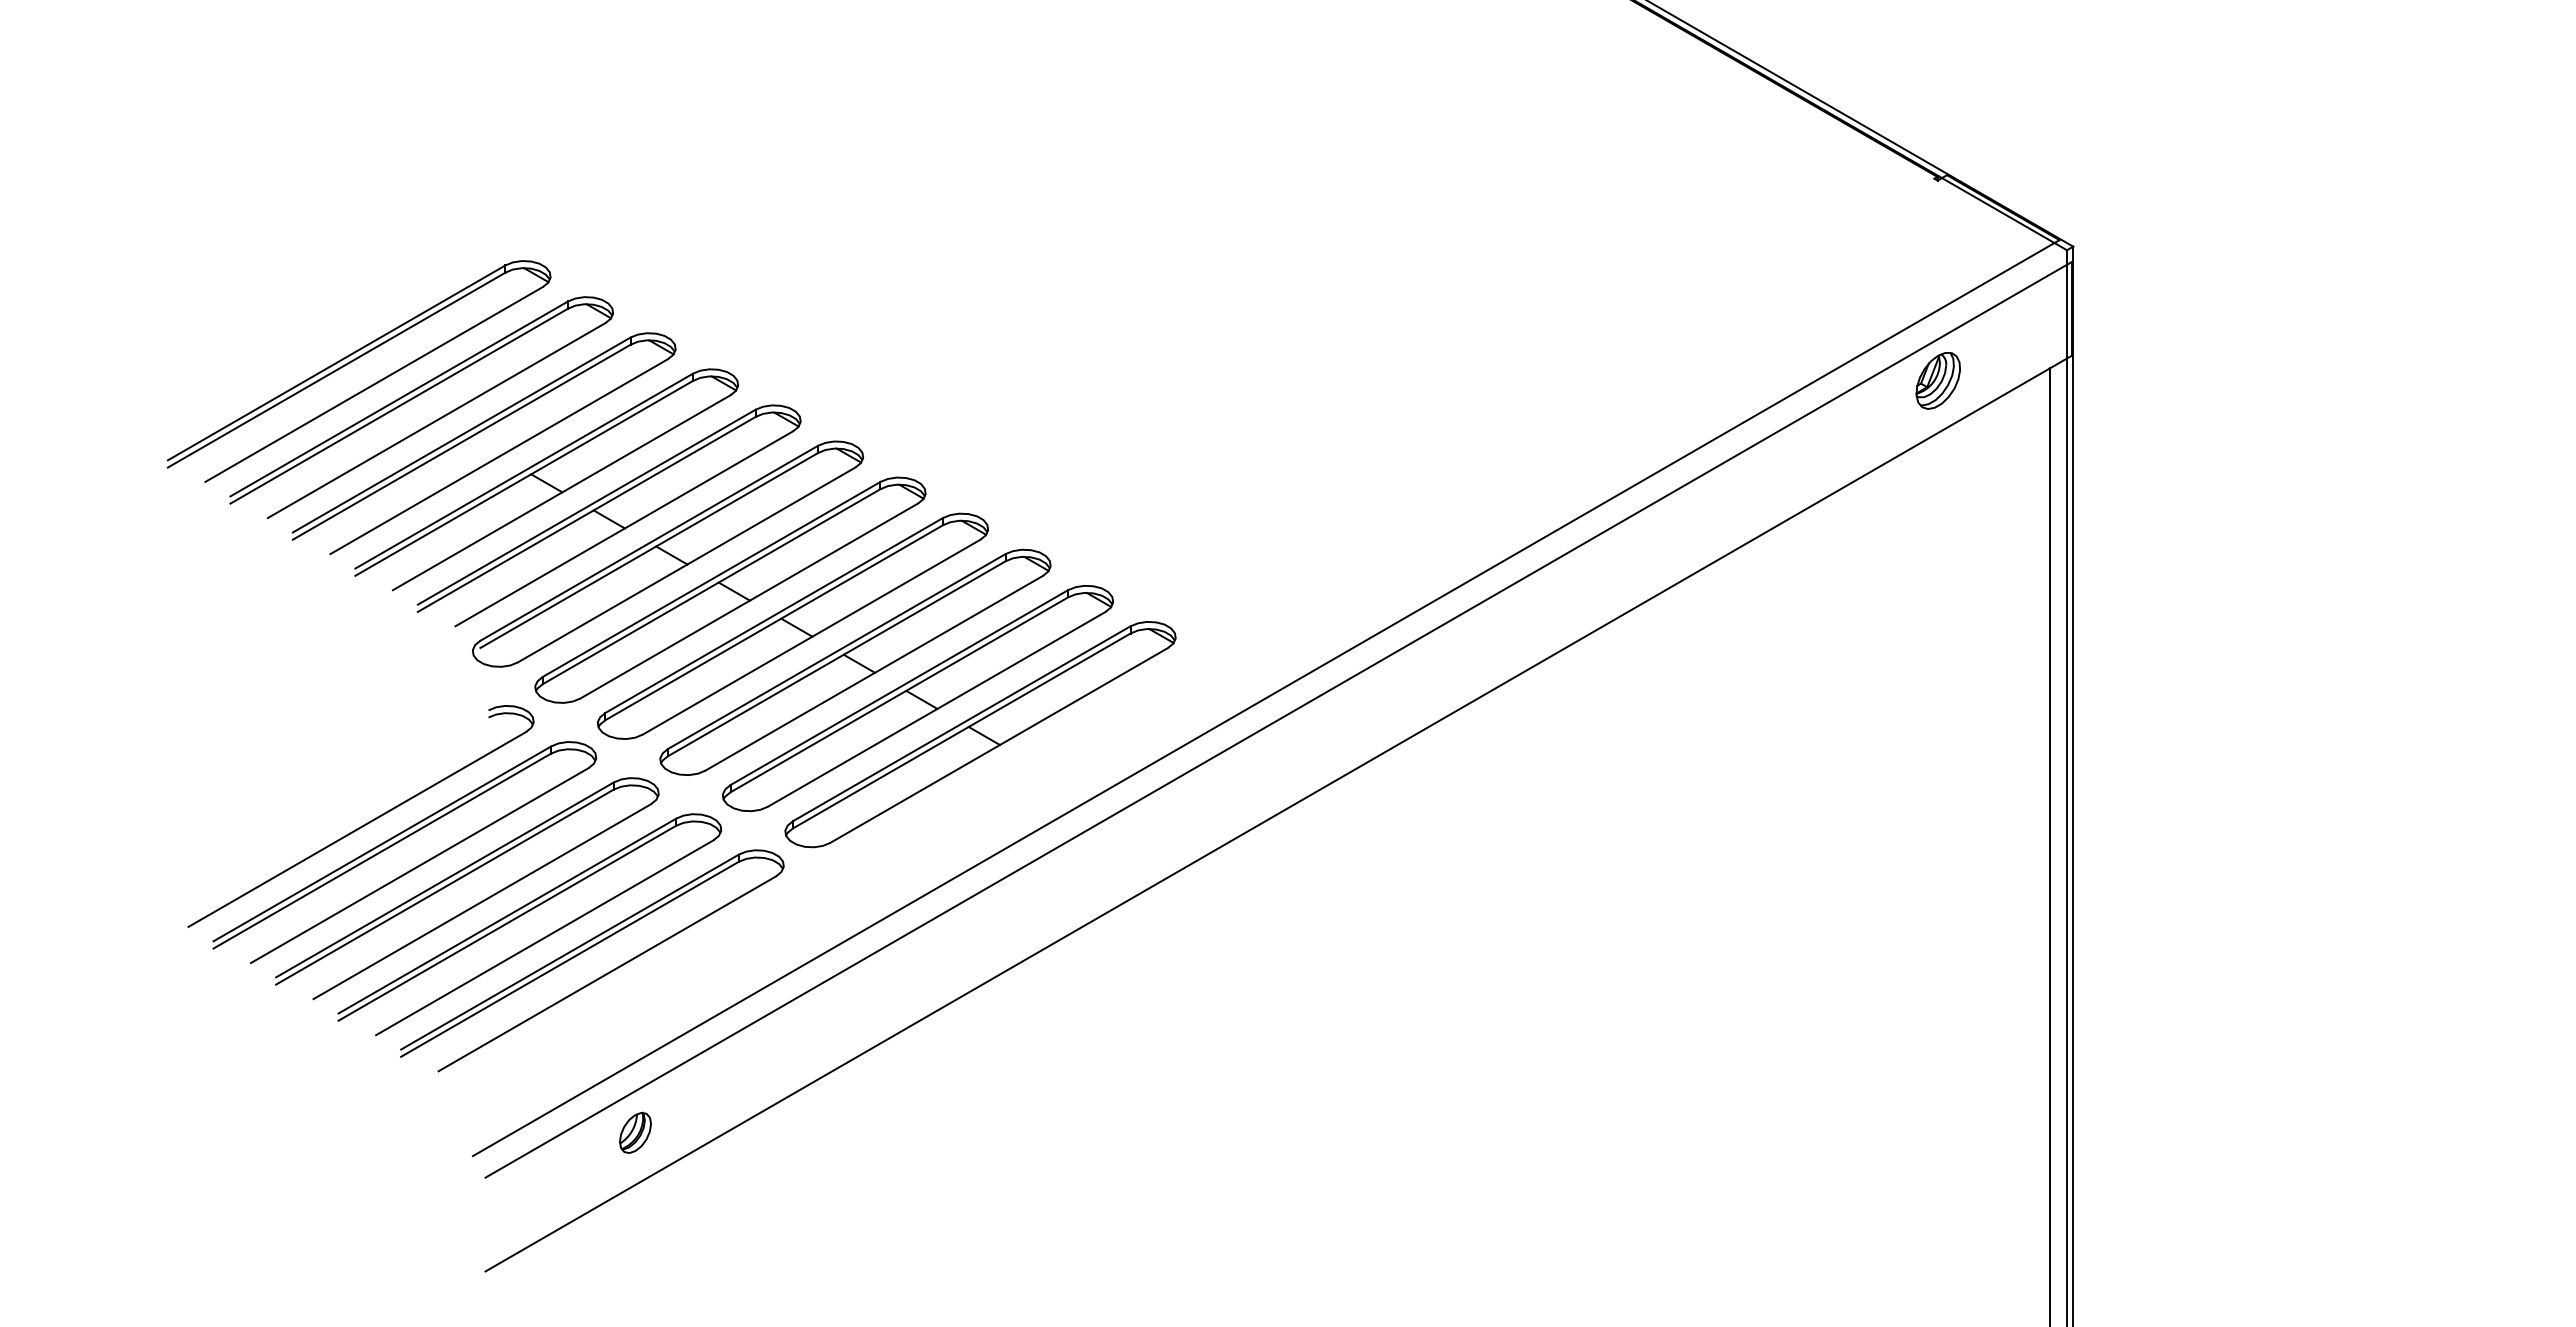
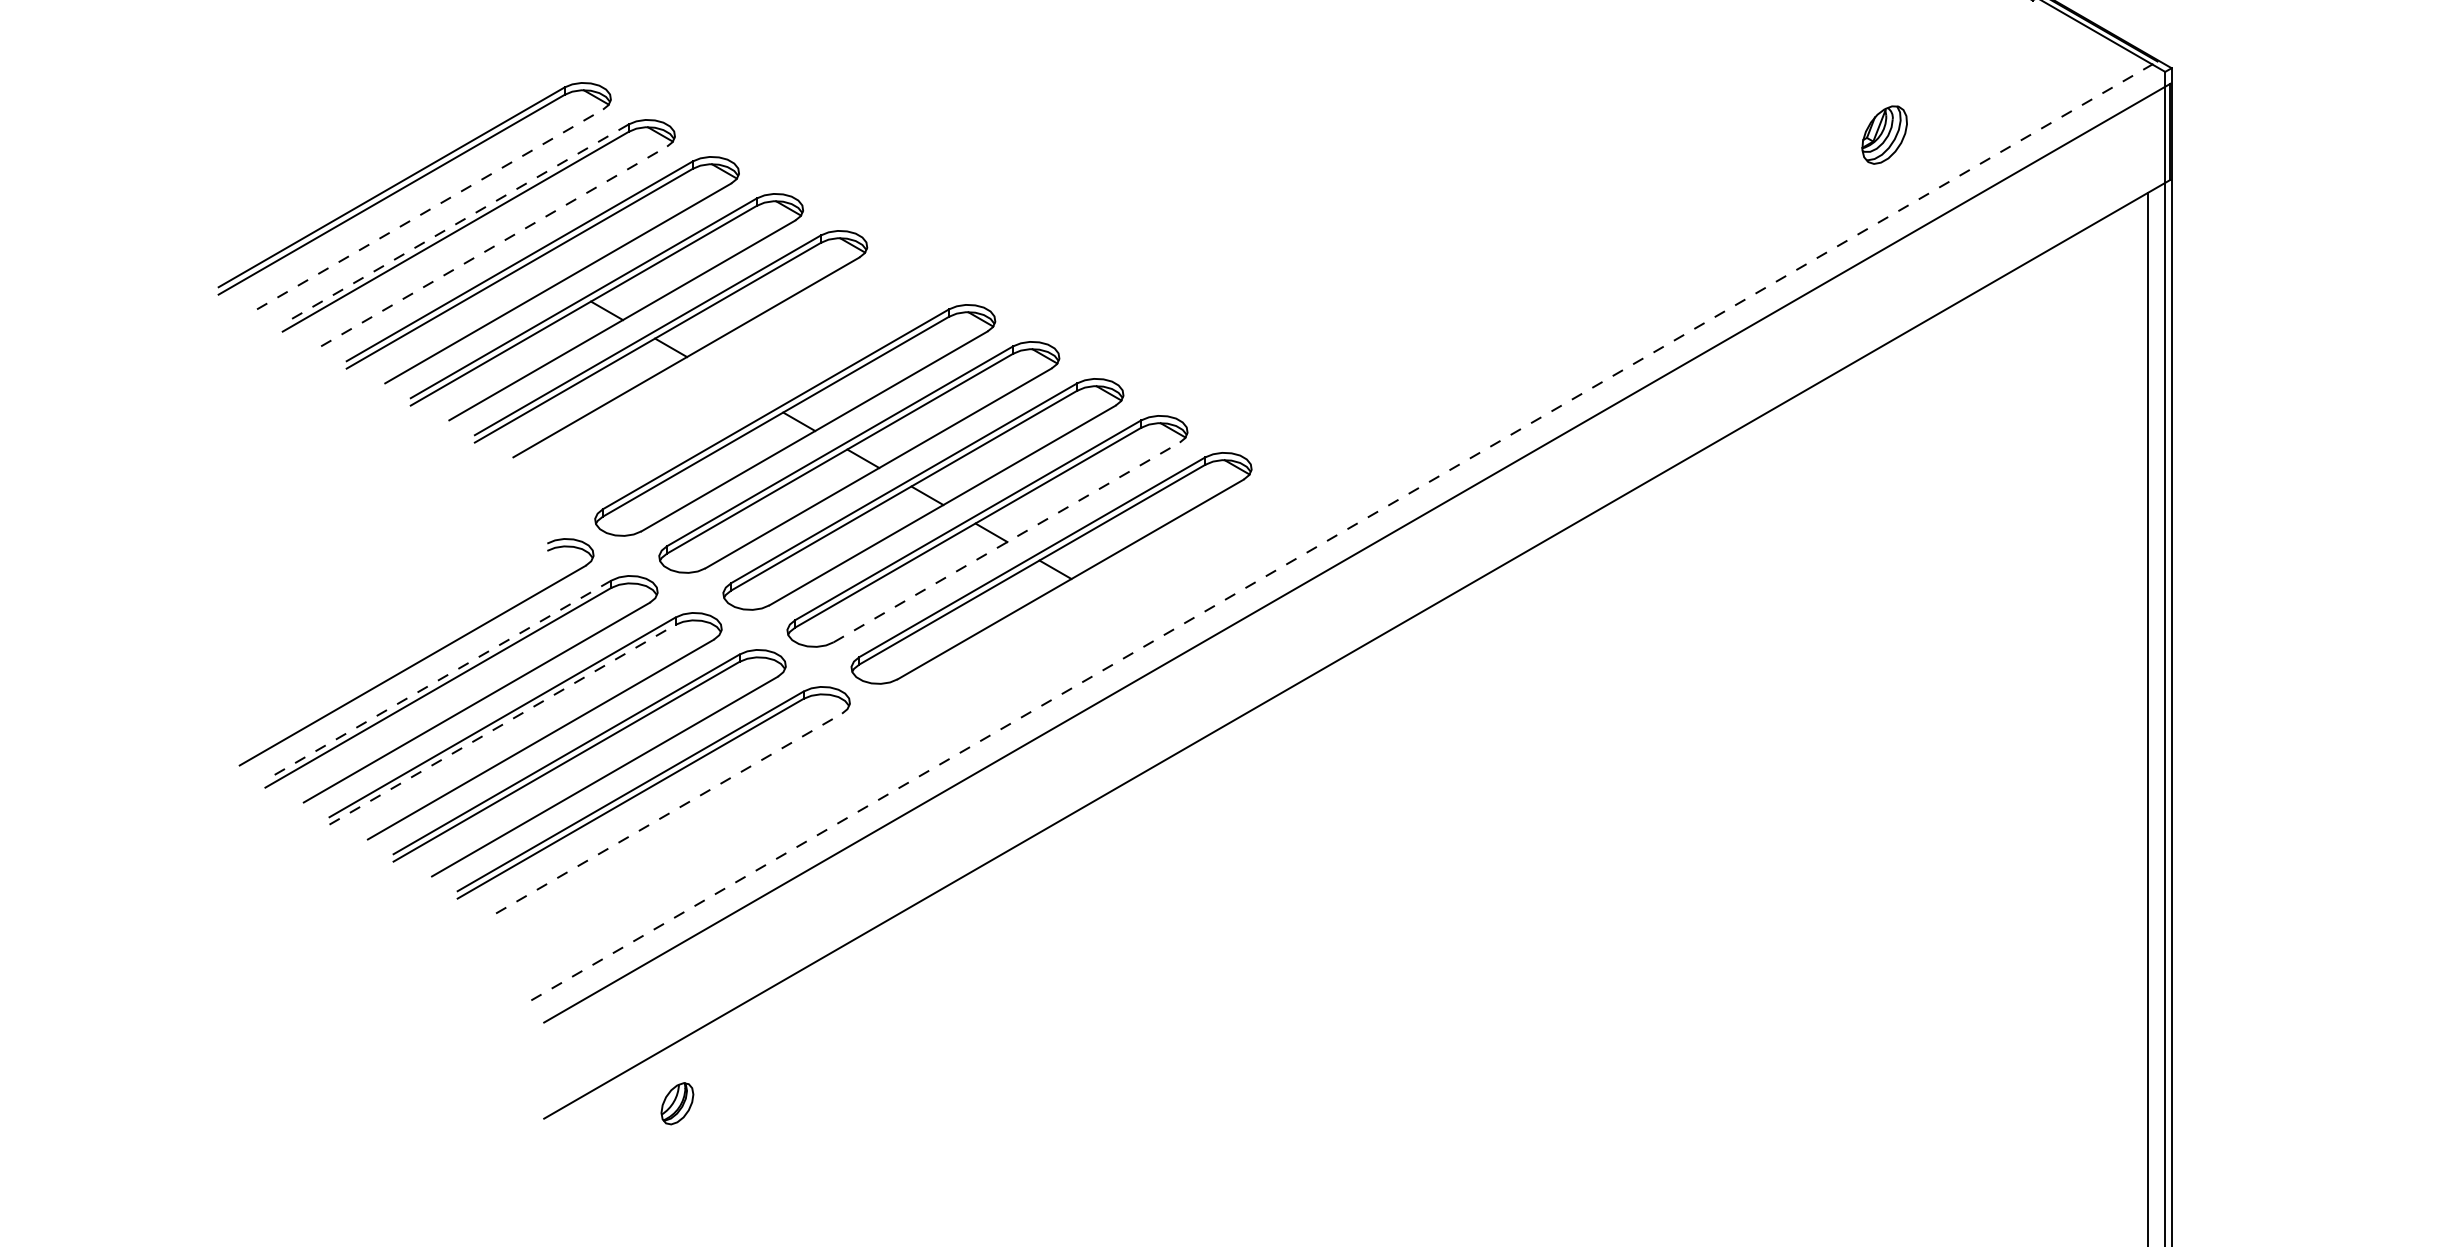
part: (1937, 380) -> (1883, 134), moved
line: (374, 384) -> (430, 209), solid -> dashed
line: (399, 398) -> (456, 223), solid -> dashed
line: (436, 420) -> (493, 246), solid -> dashed
part: (668, 553) -> (731, 382), removed
line: (1266, 697) -> (1344, 530), solid -> dashed
line: (936, 709) -> (1006, 542), solid -> dashed
line: (382, 843) -> (438, 679), solid -> dashed
line: (444, 887) -> (502, 725), solid -> dashed
line: (607, 973) -> (669, 813), solid -> dashed
part: (635, 1132) -> (677, 1103), moved

